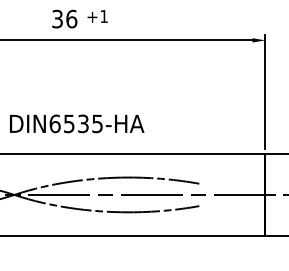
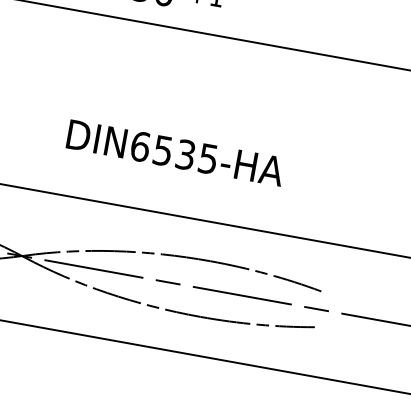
text: (77, 123) -> (176, 152), moved

